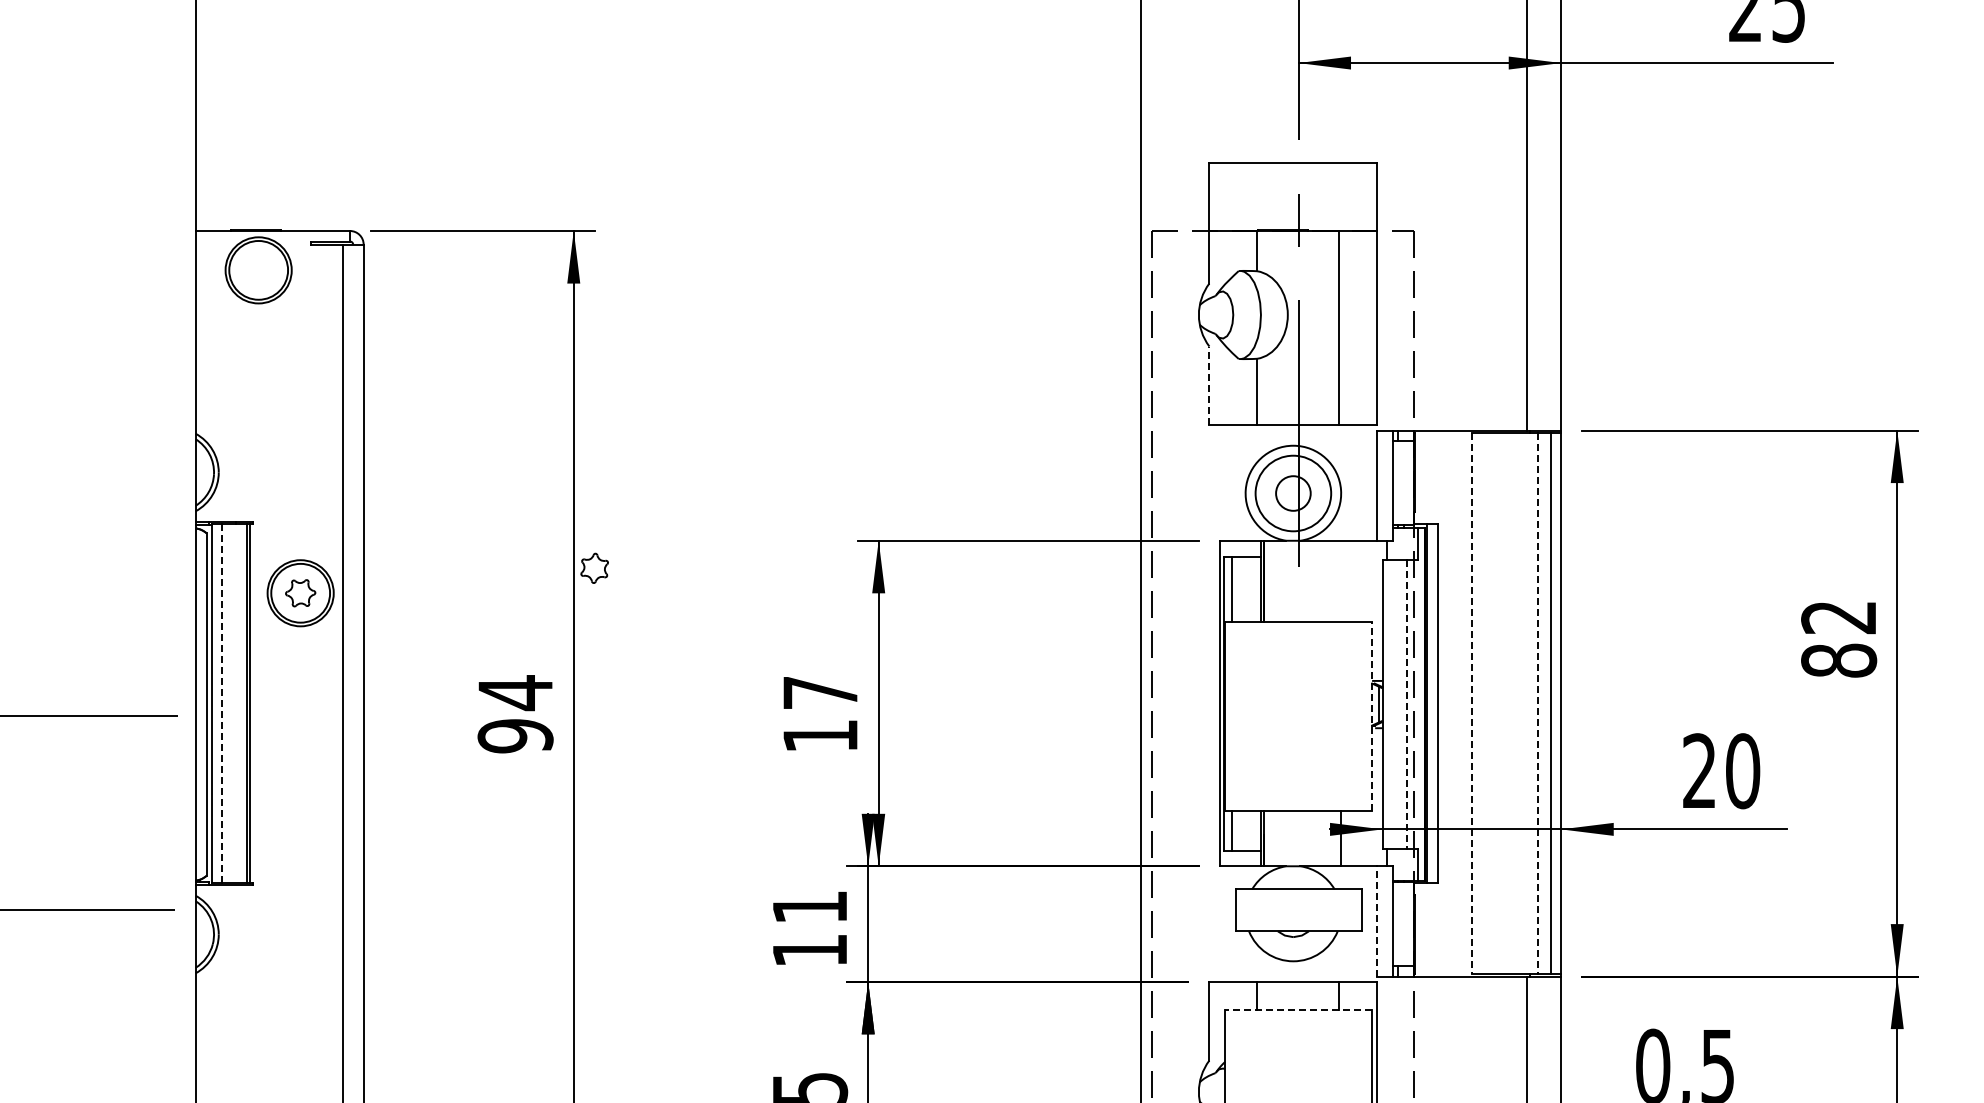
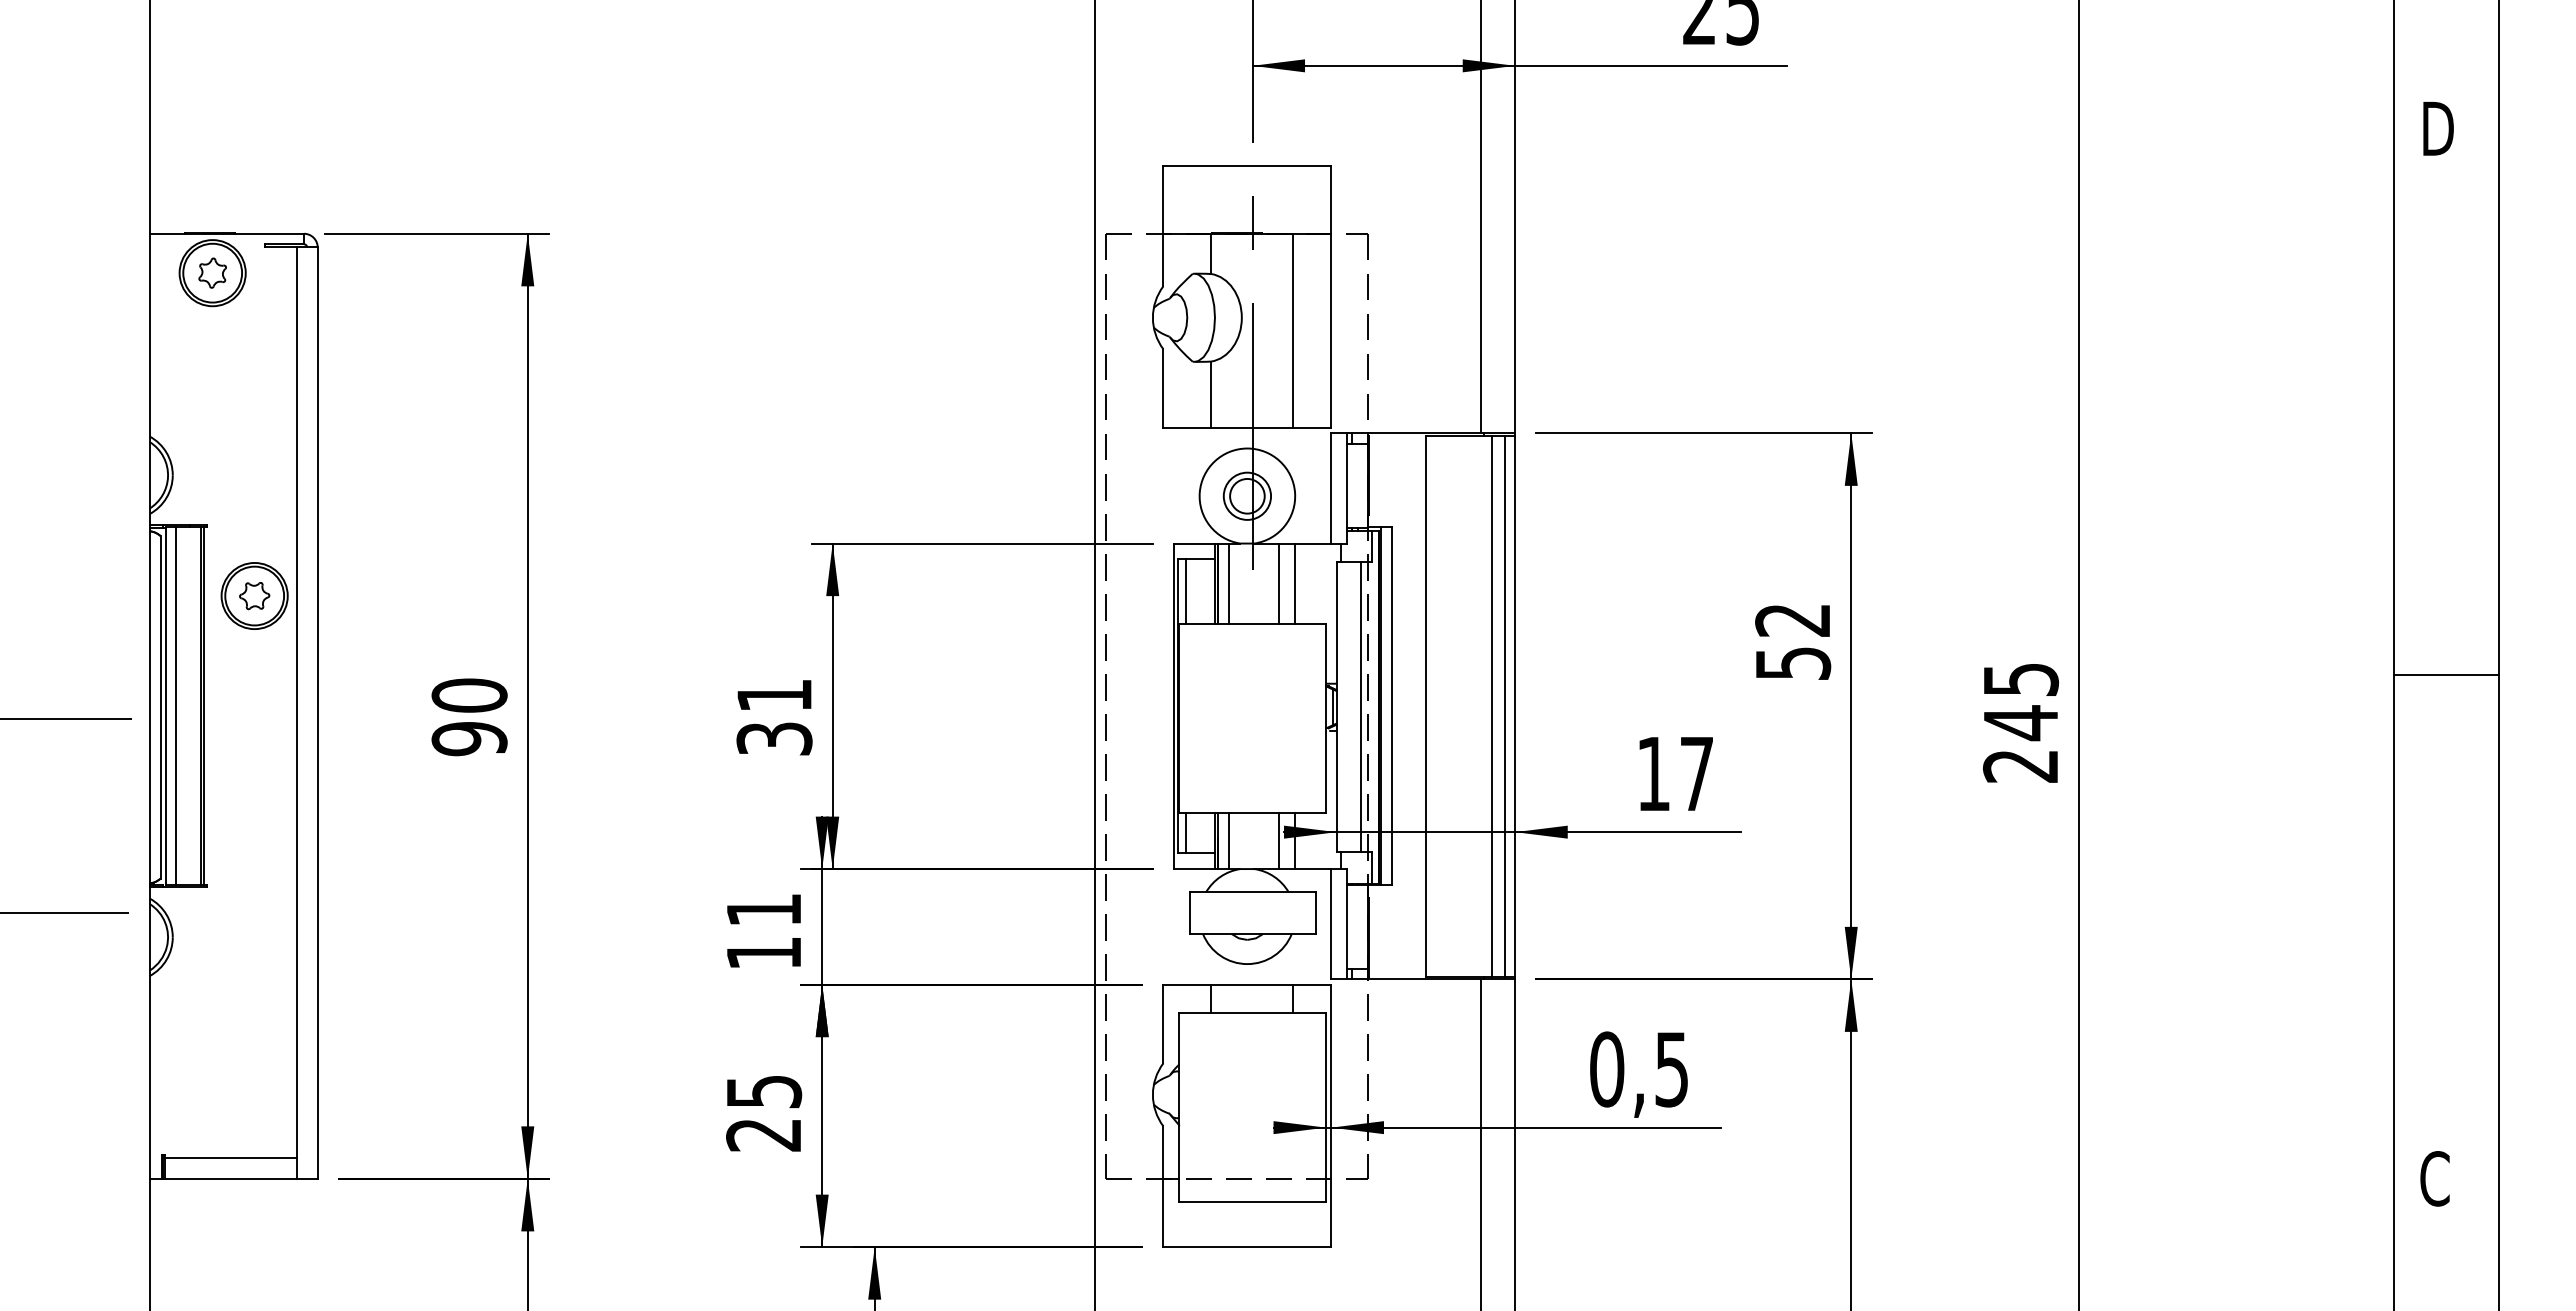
line: (1209, 385) -> (1163, 388), dashed -> solid
circle: (1293, 492) -> (1247, 495), size x0.62
part: (594, 567) -> (212, 272), moved
line: (1274, 580) -> (1228, 583), added
line: (1325, 580) -> (1279, 583), added
line: (1340, 580) -> (1294, 583), added
text: (1839, 660) -> (1793, 663), 82 -> 52
text: (515, 692) -> (469, 695), 94 -> 90
line: (222, 702) -> (176, 705), dashed -> solid
line: (1471, 703) -> (1425, 706), dashed -> solid
line: (1538, 703) -> (1492, 706), dashed -> solid
line: (1406, 704) -> (1360, 707), dashed -> solid
text: (820, 714) -> (774, 717), 17 -> 31
line: (1372, 715) -> (1326, 718), dashed -> solid
text: (1721, 771) -> (1675, 774), 20 -> 17
line: (1274, 838) -> (1228, 841), added
line: (1325, 838) -> (1279, 841), added
line: (1377, 920) -> (1331, 923), dashed -> solid
line: (1298, 1009) -> (1252, 1012), dashed -> solid

